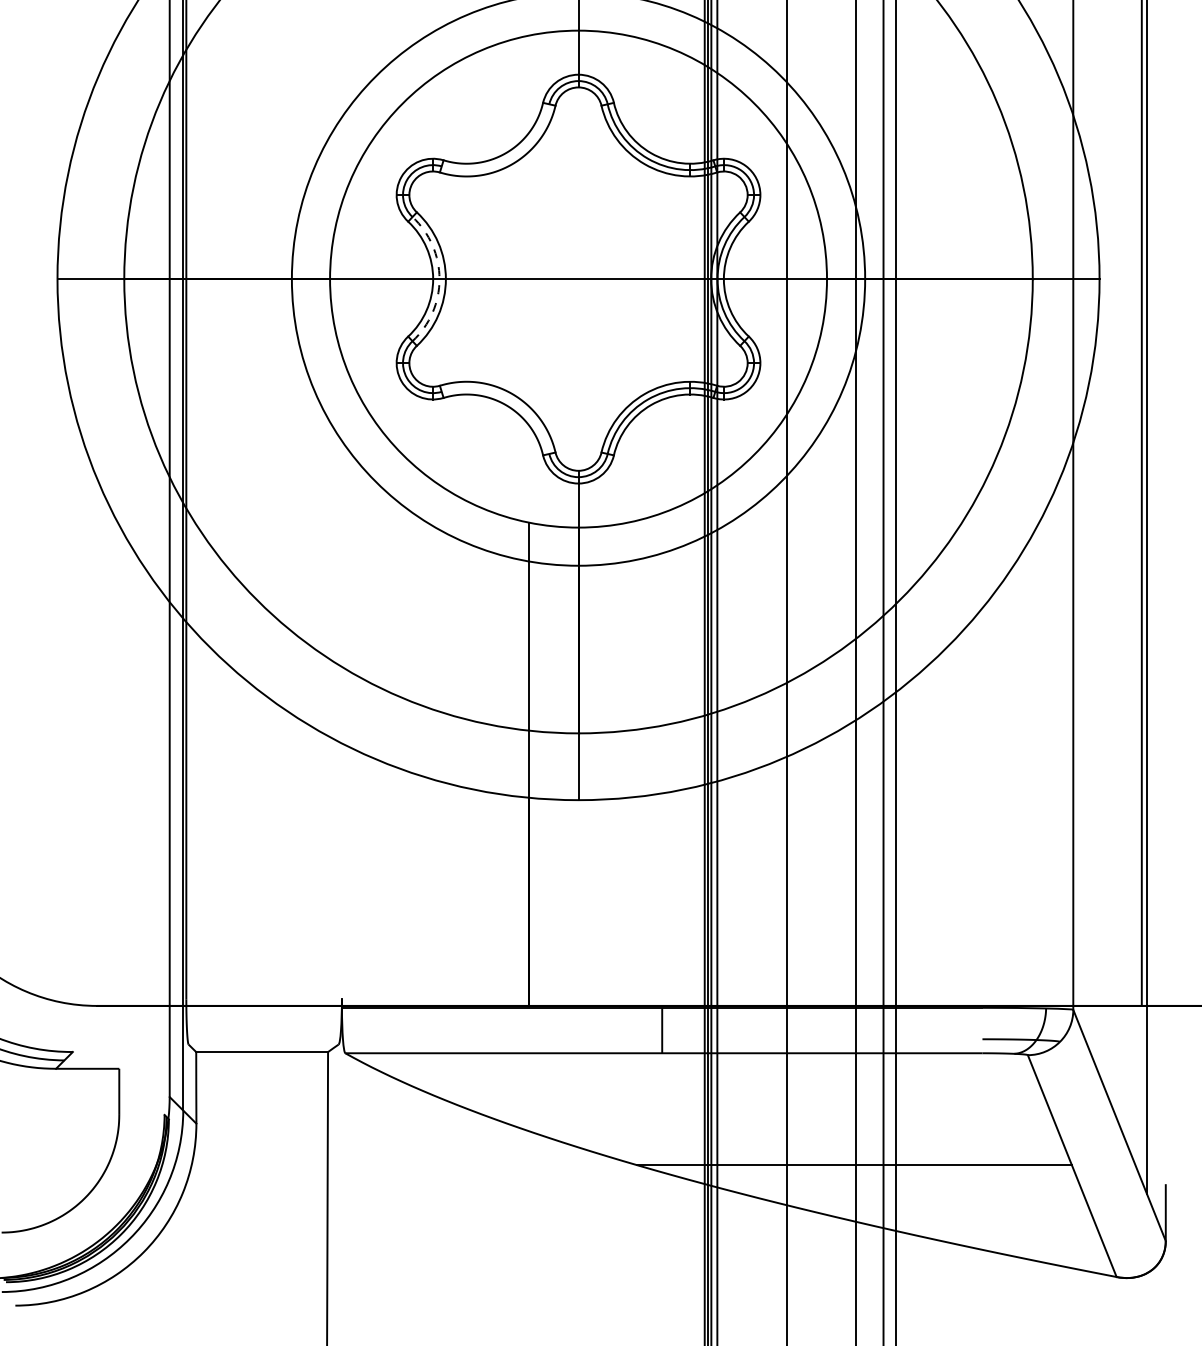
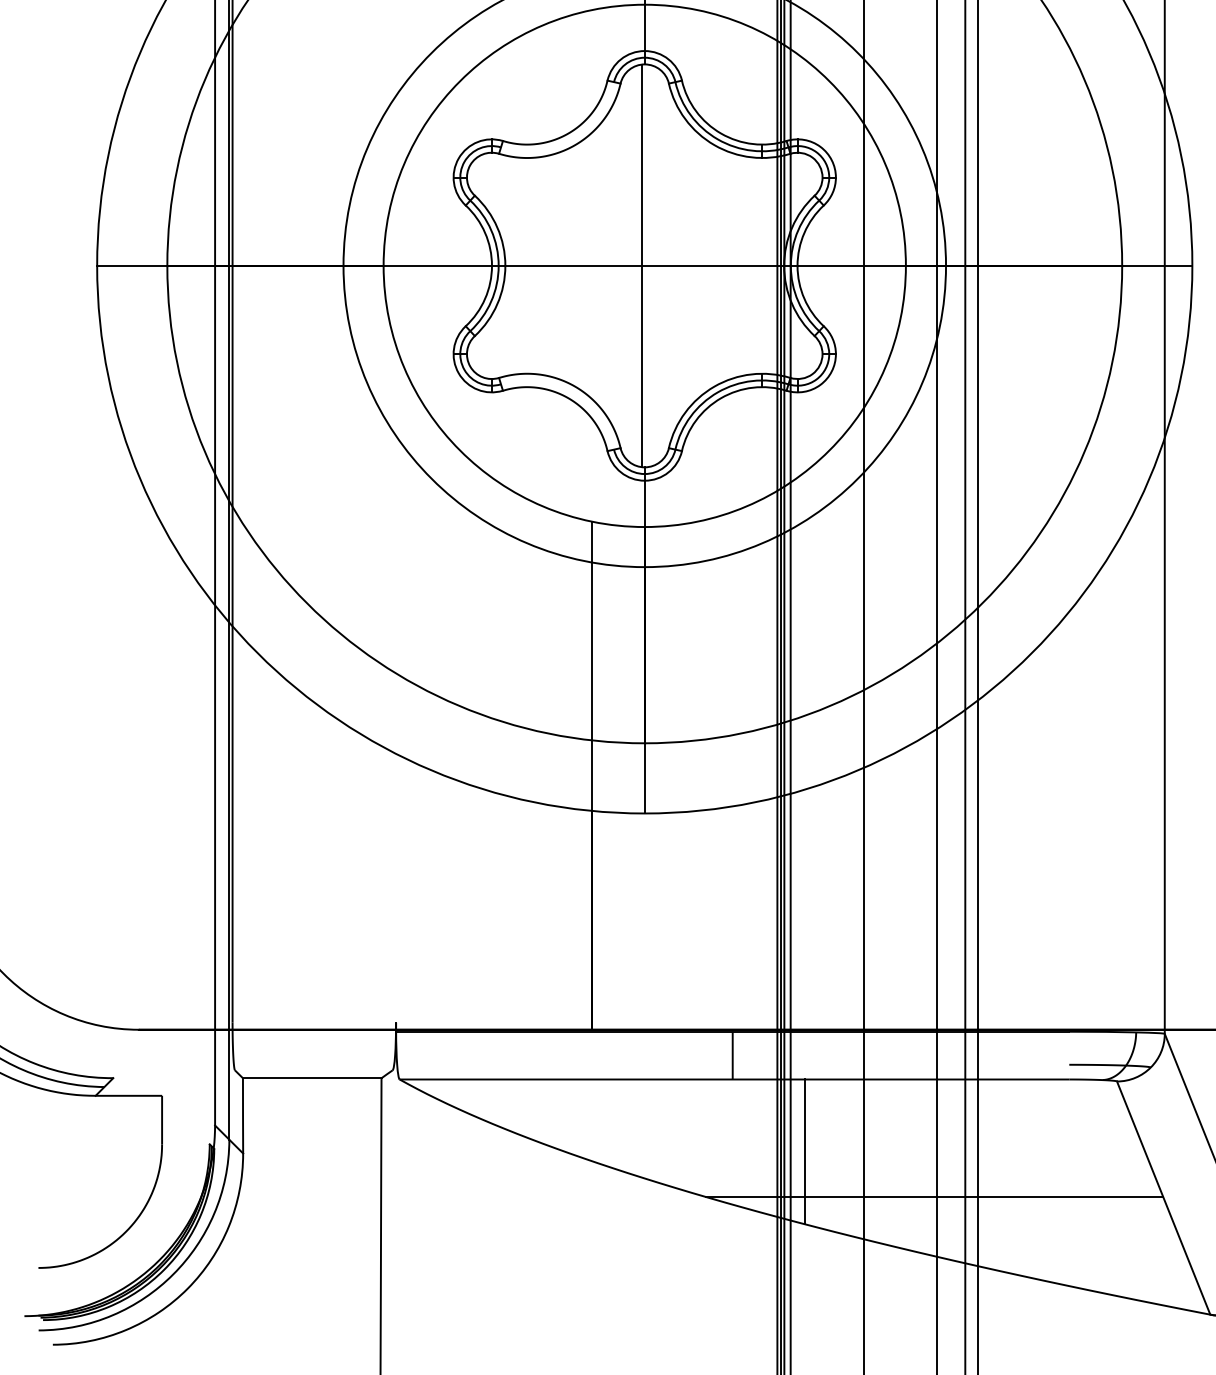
line: (575, 278) -> (641, 265), added
arc: (439, 279) -> (498, 266), dashed -> solid
line: (730, 1121) -> (804, 1151), added

